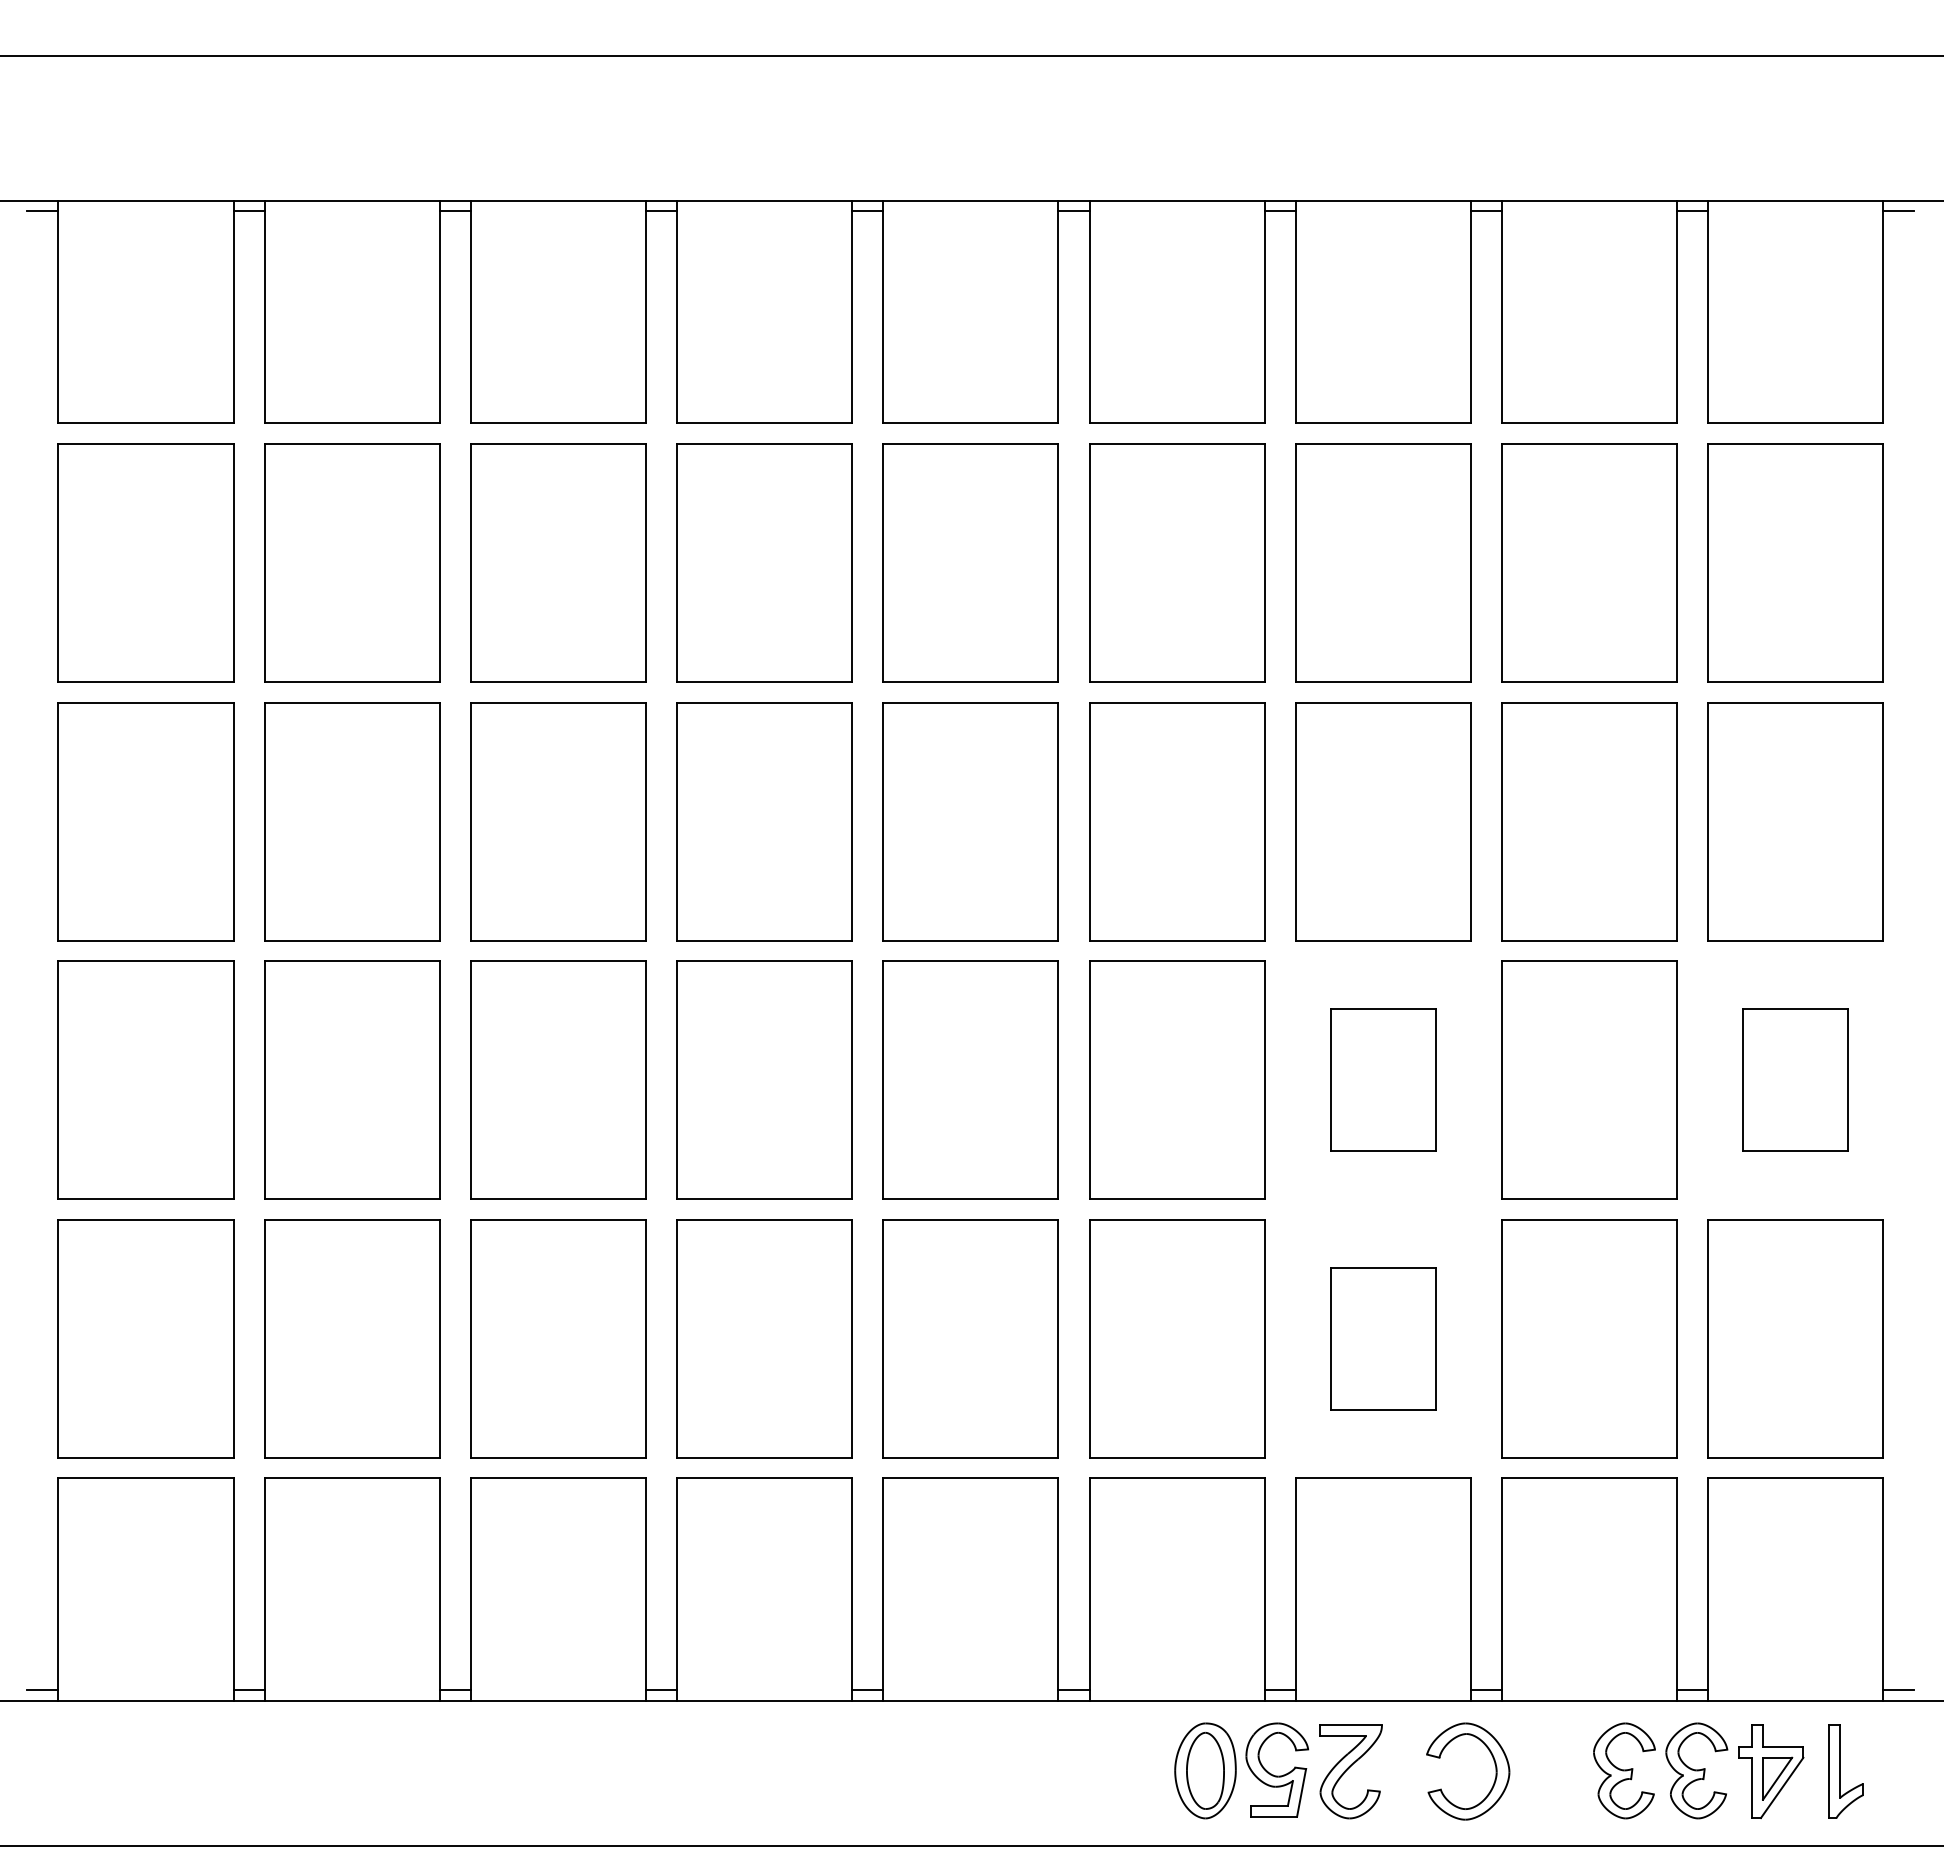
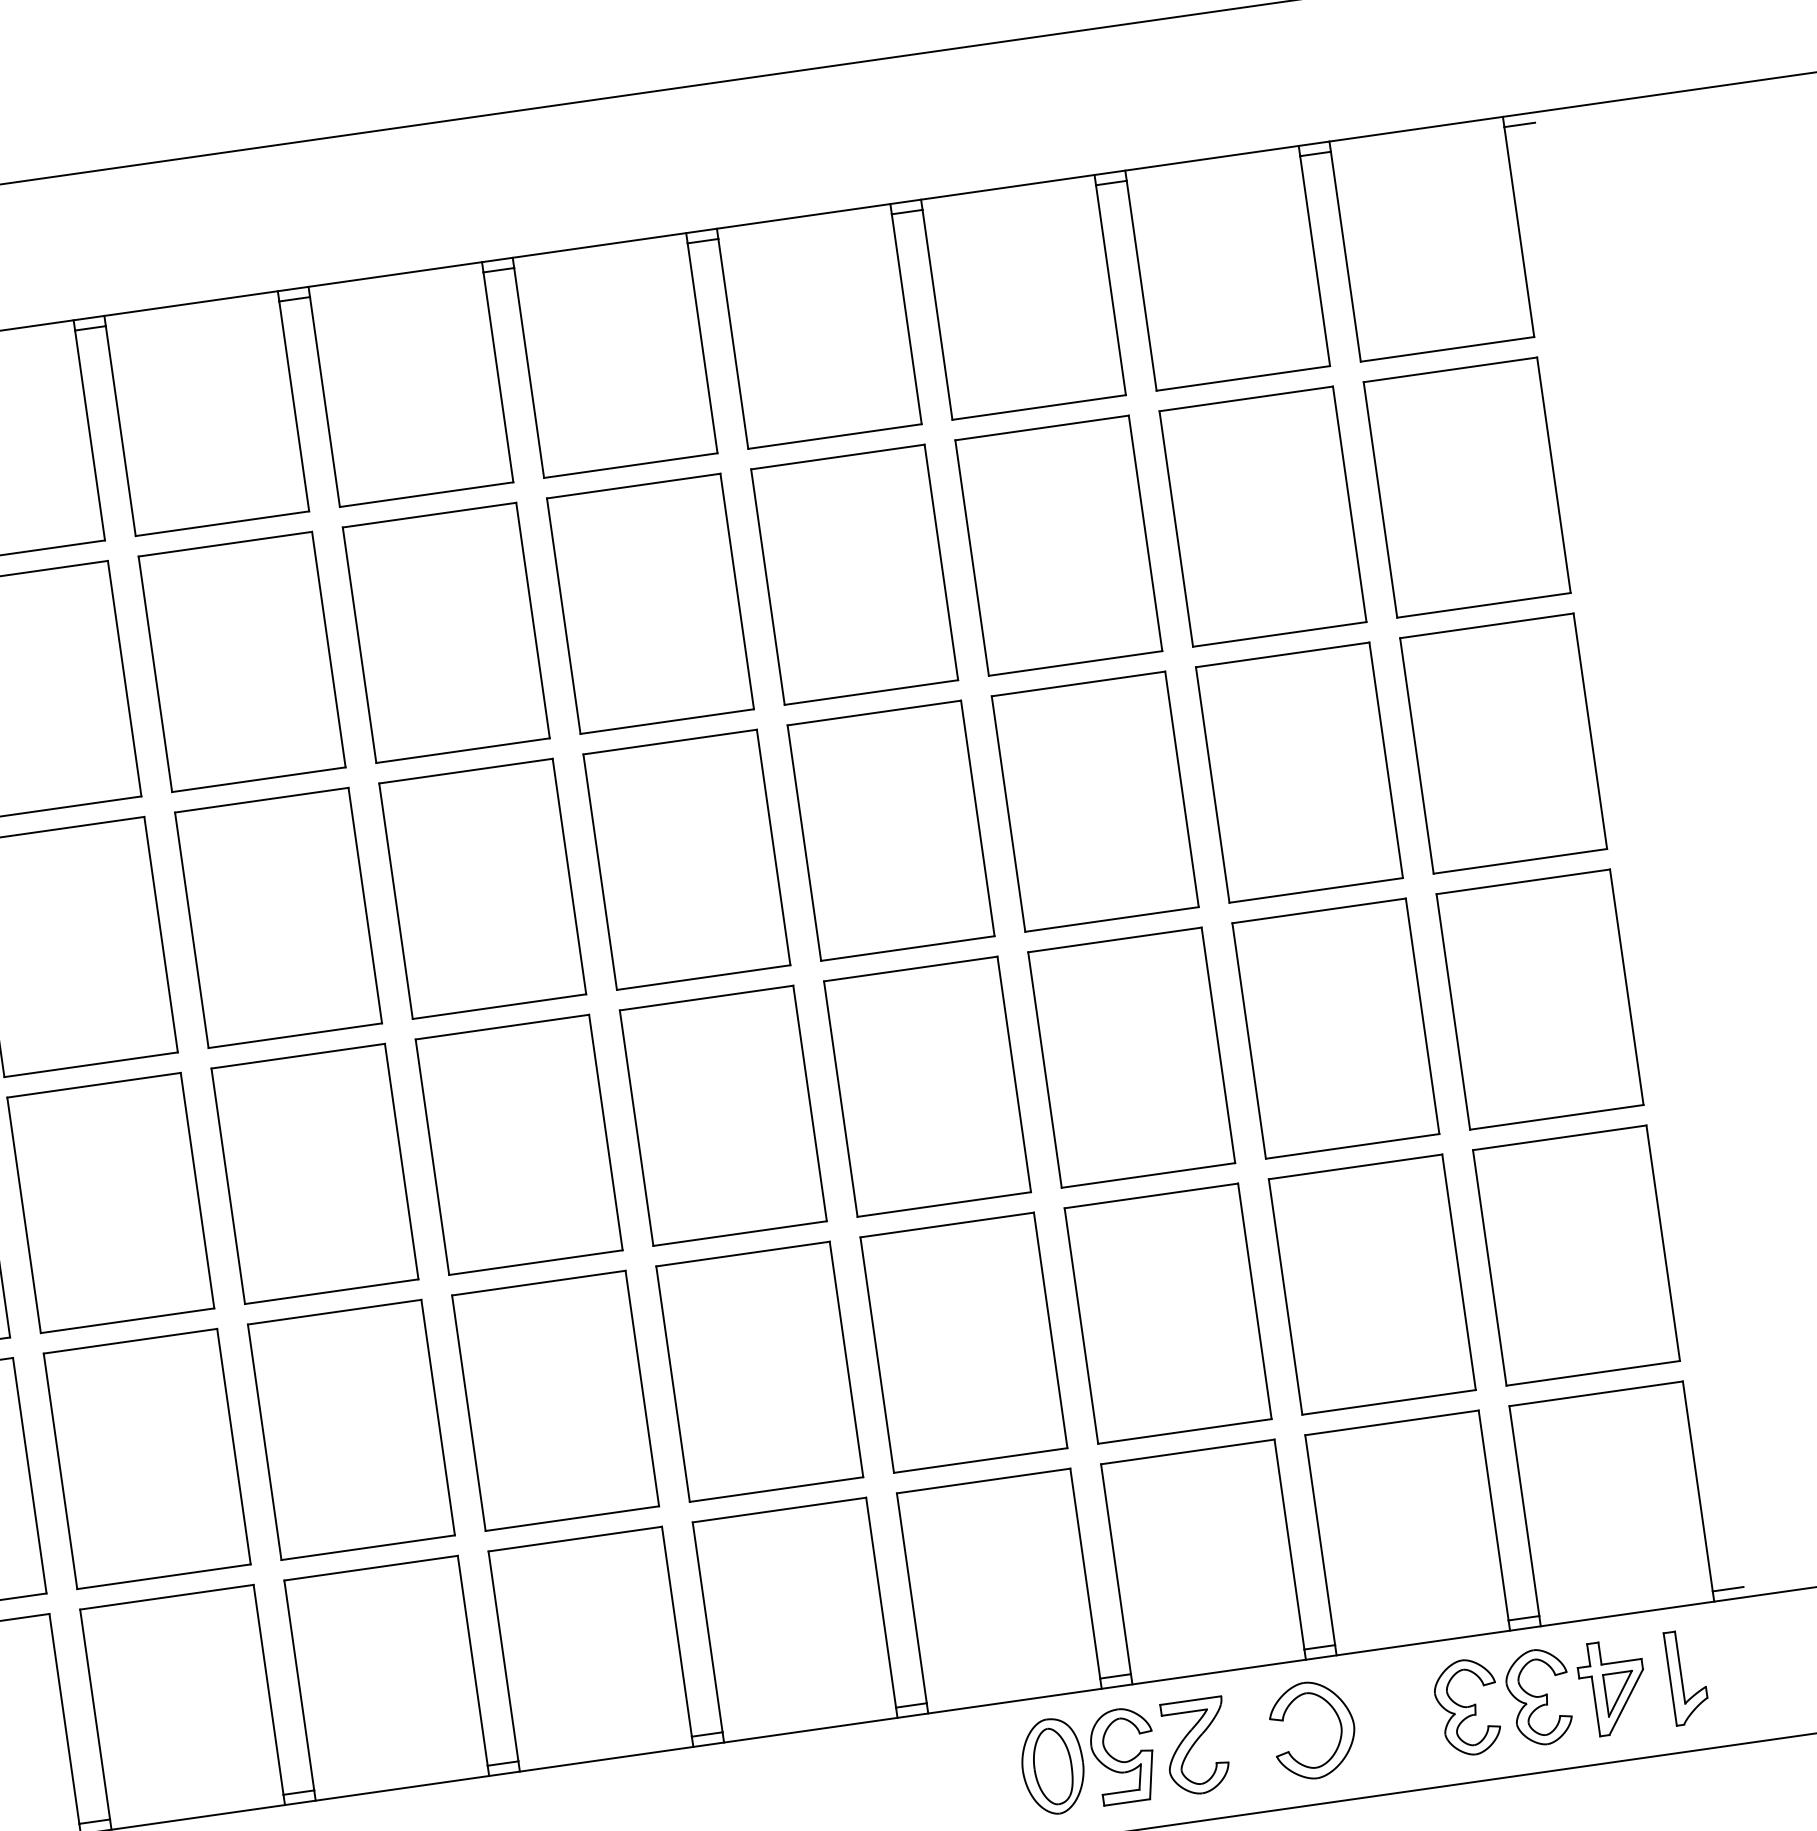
part: (1383, 1079) -> (1131, 1056), size x1.67
part: (1795, 1079) -> (1539, 998), size x1.67
part: (1383, 1338) -> (1168, 1313), size x1.67

